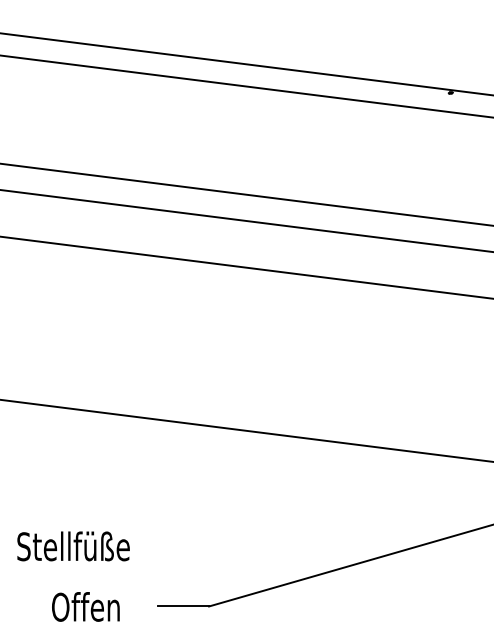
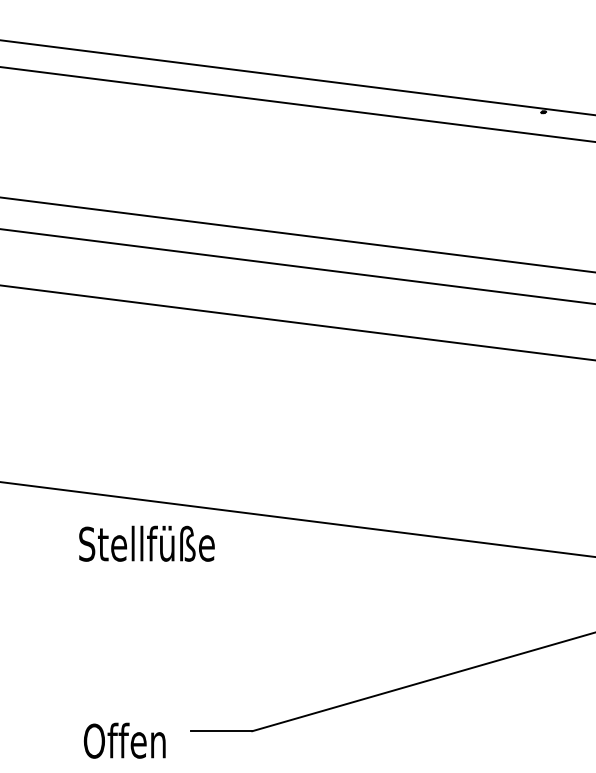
text: (73, 546) -> (146, 543), moved
text: (85, 606) -> (124, 740), moved

